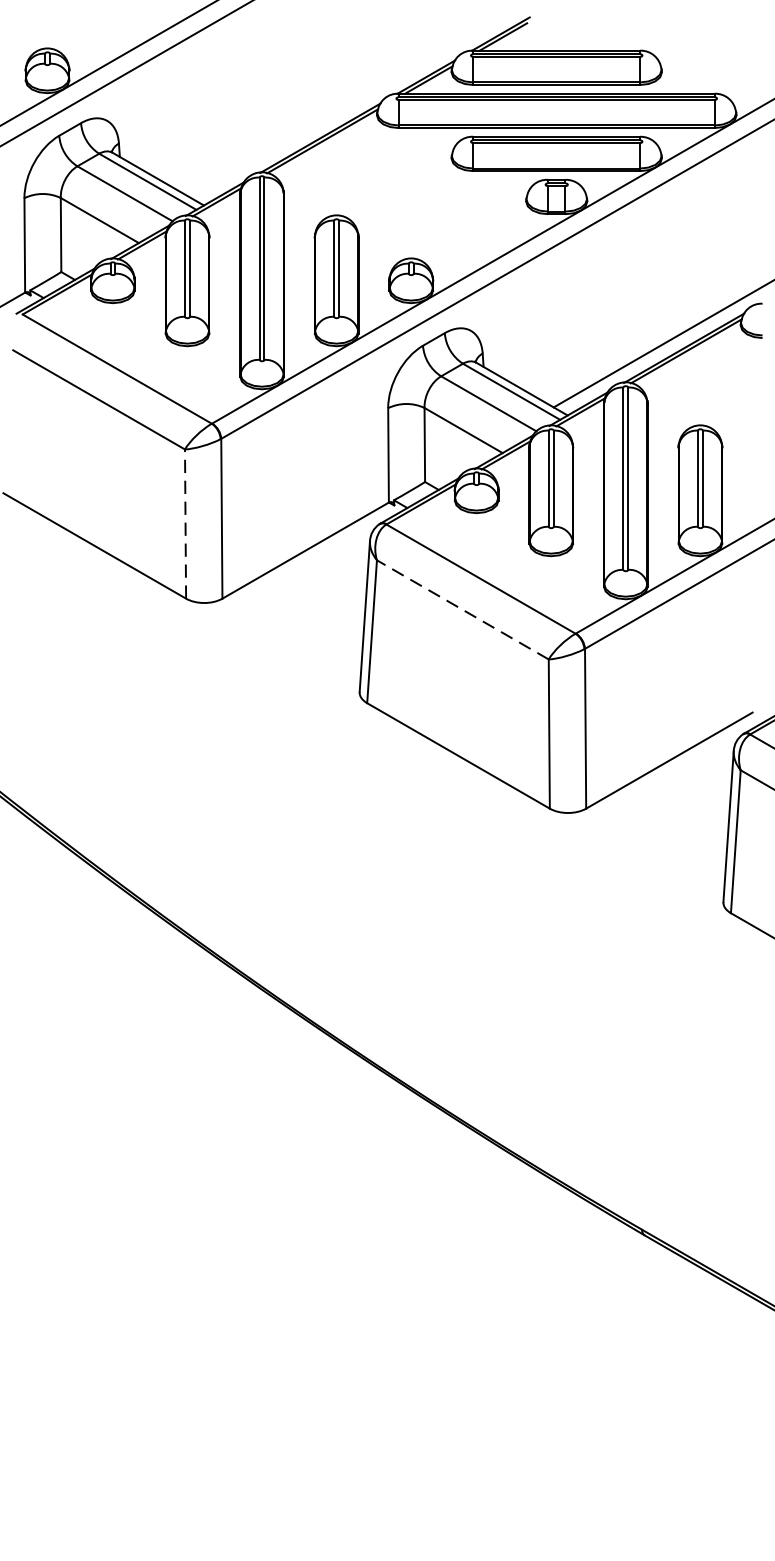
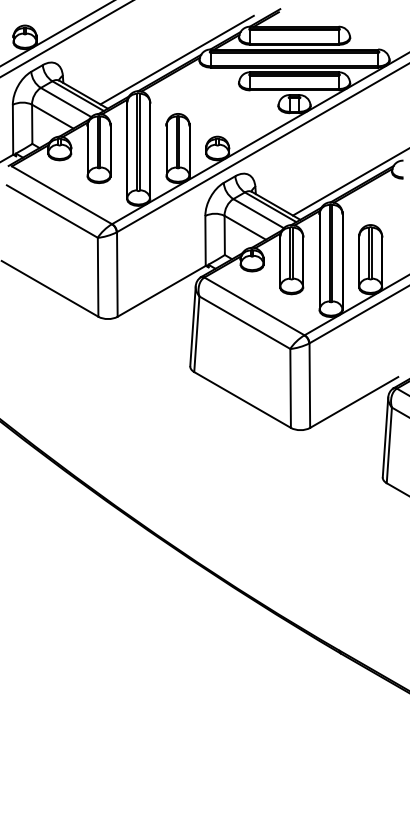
line: (333, 112) -> (176, 59), added
line: (186, 522) -> (98, 276), dashed -> solid
line: (462, 609) -> (244, 322), dashed -> solid

